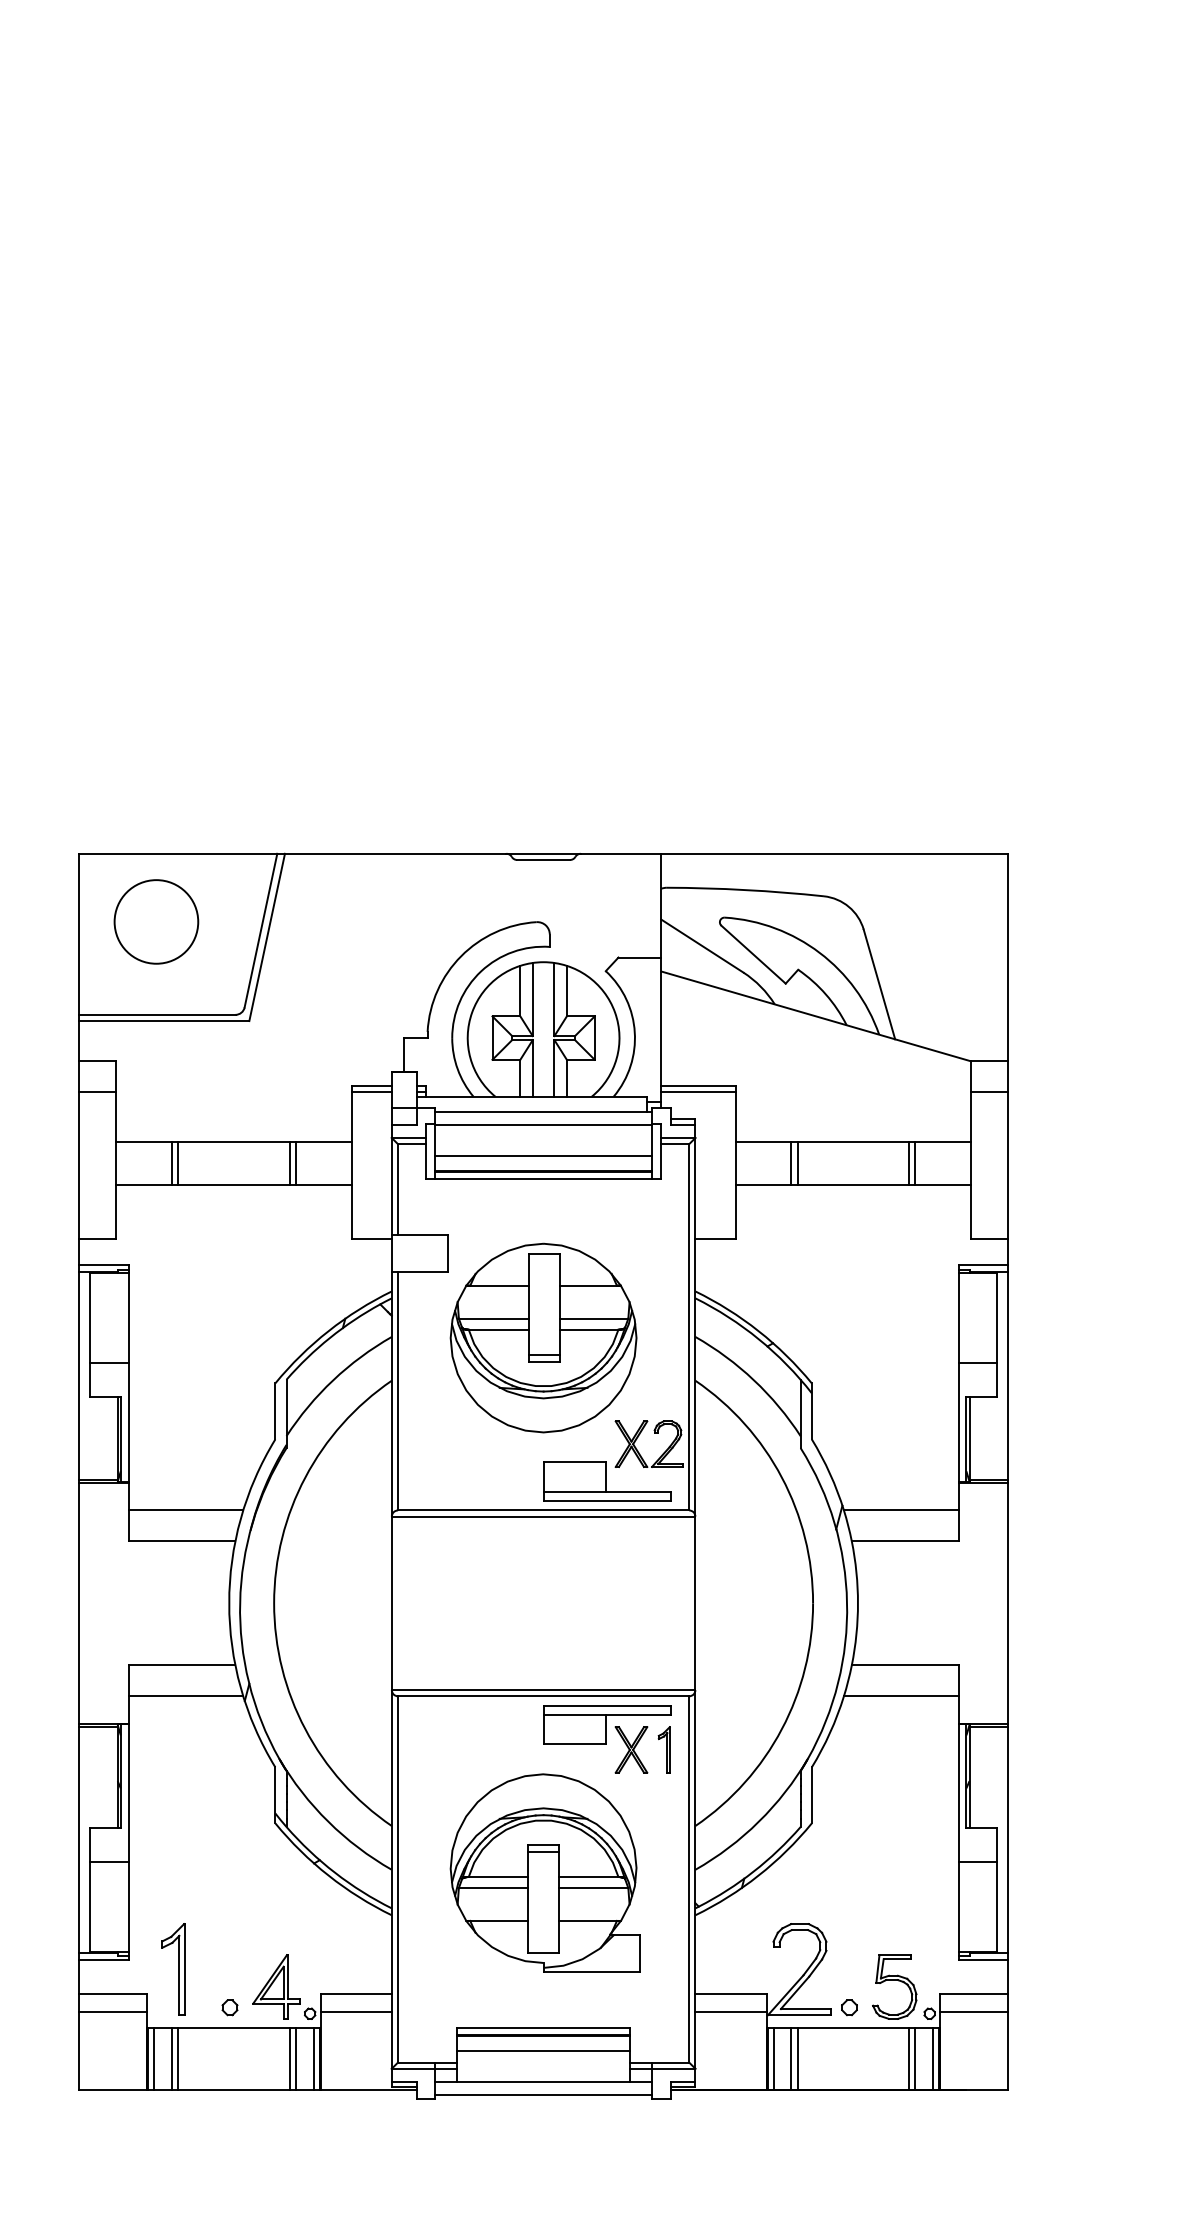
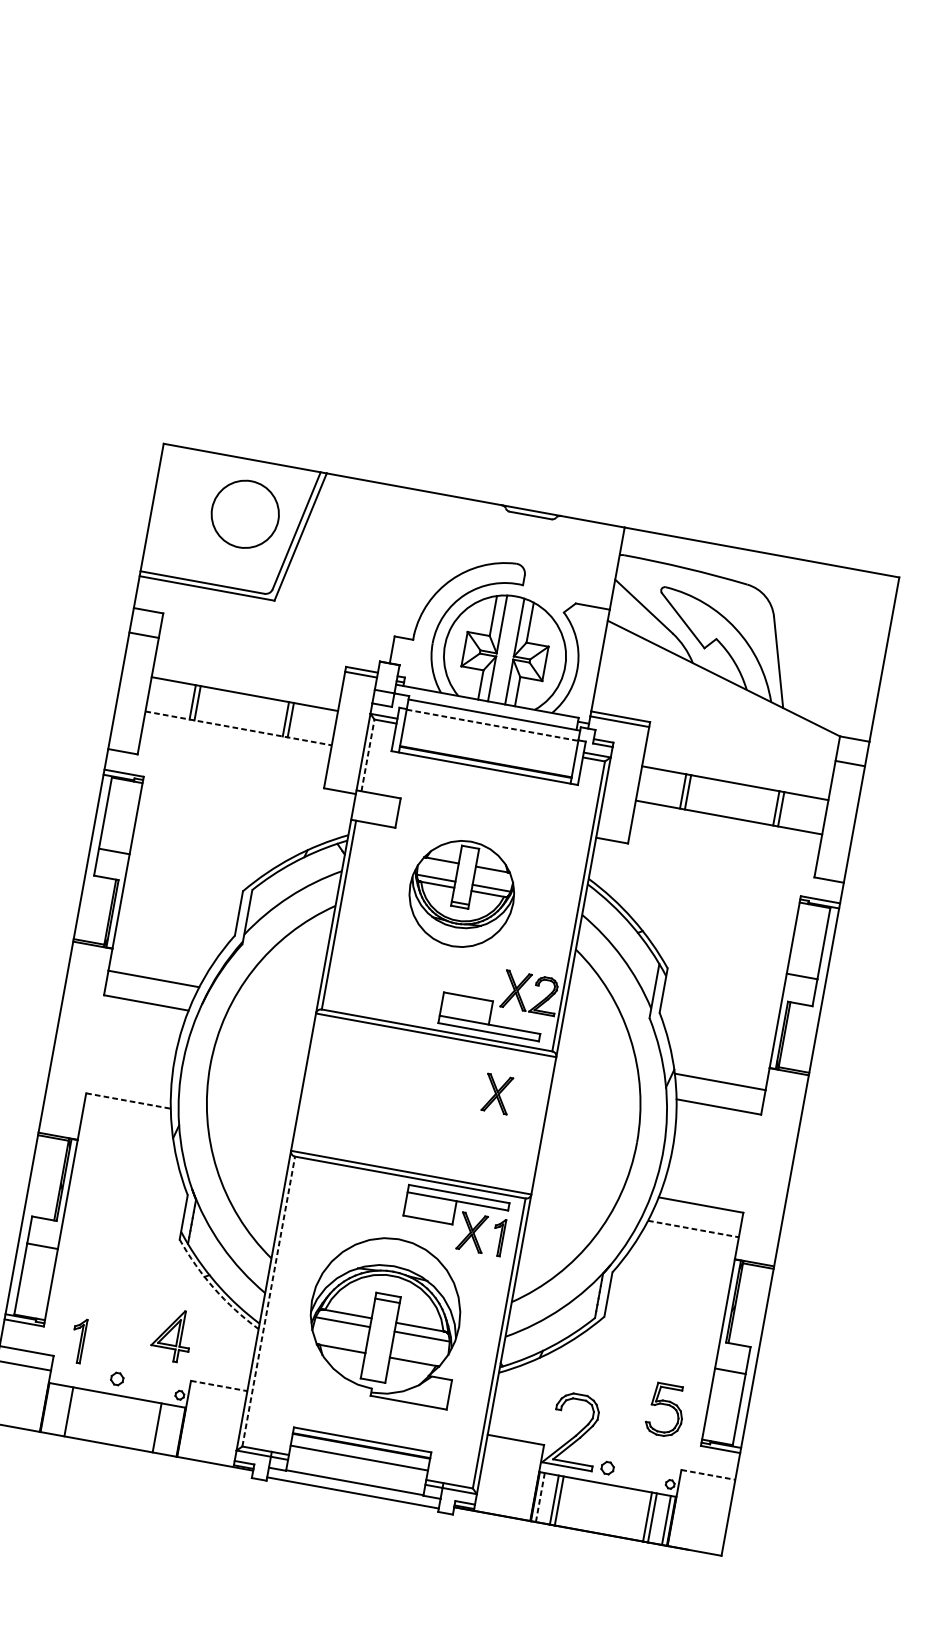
circle: (156, 921) -> (245, 513), moved
line: (544, 1124) -> (493, 725), solid -> dashed
line: (543, 1156) -> (487, 750), removed
line: (233, 1185) -> (238, 728), solid -> dashed
line: (398, 1189) -> (368, 755), solid -> dashed
part: (543, 1337) -> (461, 893), size x0.7
part: (631, 1574) -> (497, 1093), added
line: (182, 1665) -> (128, 1101), solid -> dashed
line: (185, 1696) -> (126, 1126), removed
line: (901, 1696) -> (693, 1229), solid -> dashed
arc: (328, 1875) -> (214, 1288), solid -> dashed
line: (398, 1878) -> (269, 1300), solid -> dashed
part: (173, 1969) -> (78, 1340), size x0.6
part: (276, 1986) -> (172, 1334), moved
part: (894, 1986) -> (665, 1409), moved
line: (356, 1993) -> (219, 1385), solid -> dashed
line: (974, 1993) -> (708, 1474), solid -> dashed
line: (355, 2012) -> (215, 1400), removed
line: (730, 2012) -> (512, 1454), removed
line: (974, 2012) -> (705, 1489), removed
line: (154, 2058) -> (50, 1408), removed
line: (171, 2058) -> (63, 1410), removed
line: (295, 2058) -> (161, 1428), removed
line: (313, 2058) -> (176, 1431), removed
line: (773, 2058) -> (540, 1497), solid -> dashed

